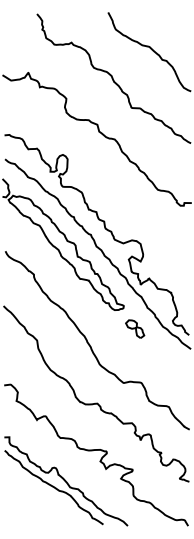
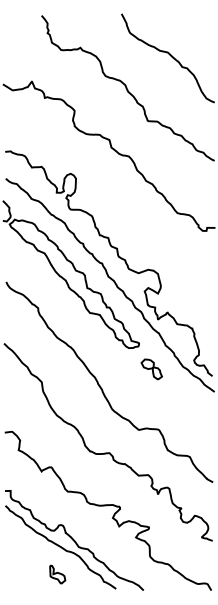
part: (51, 511) -> (57, 574), added

